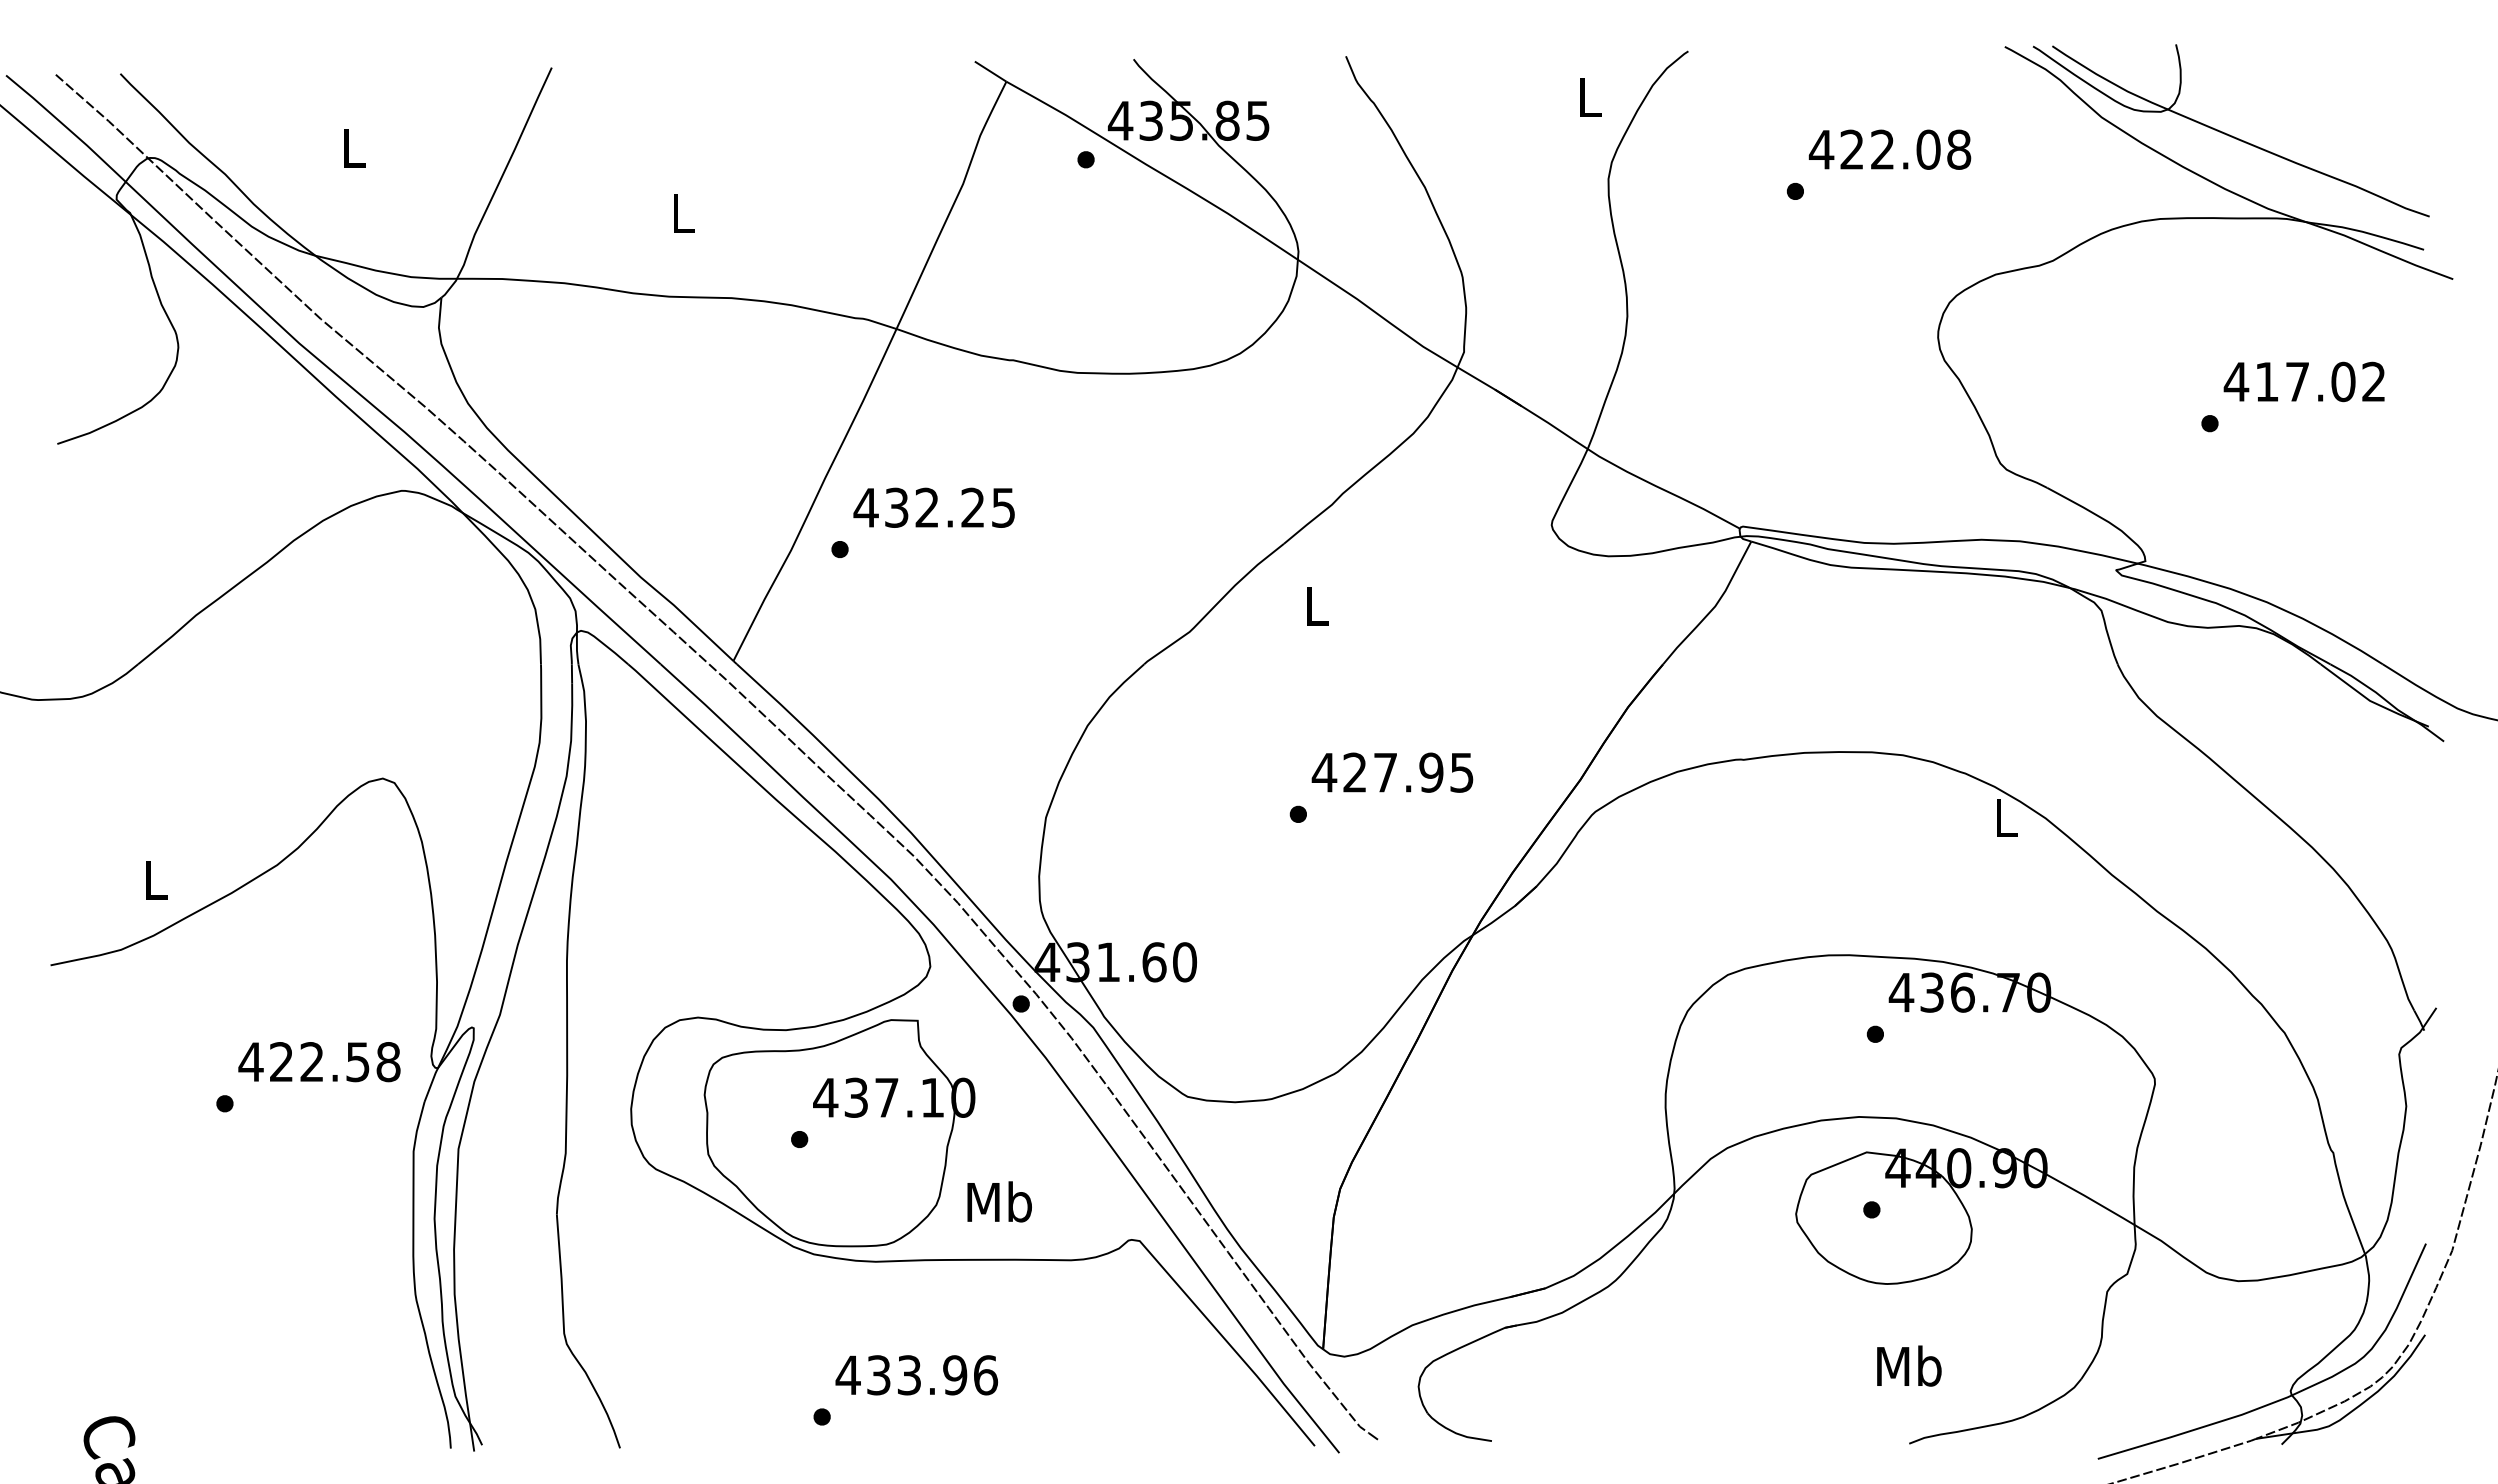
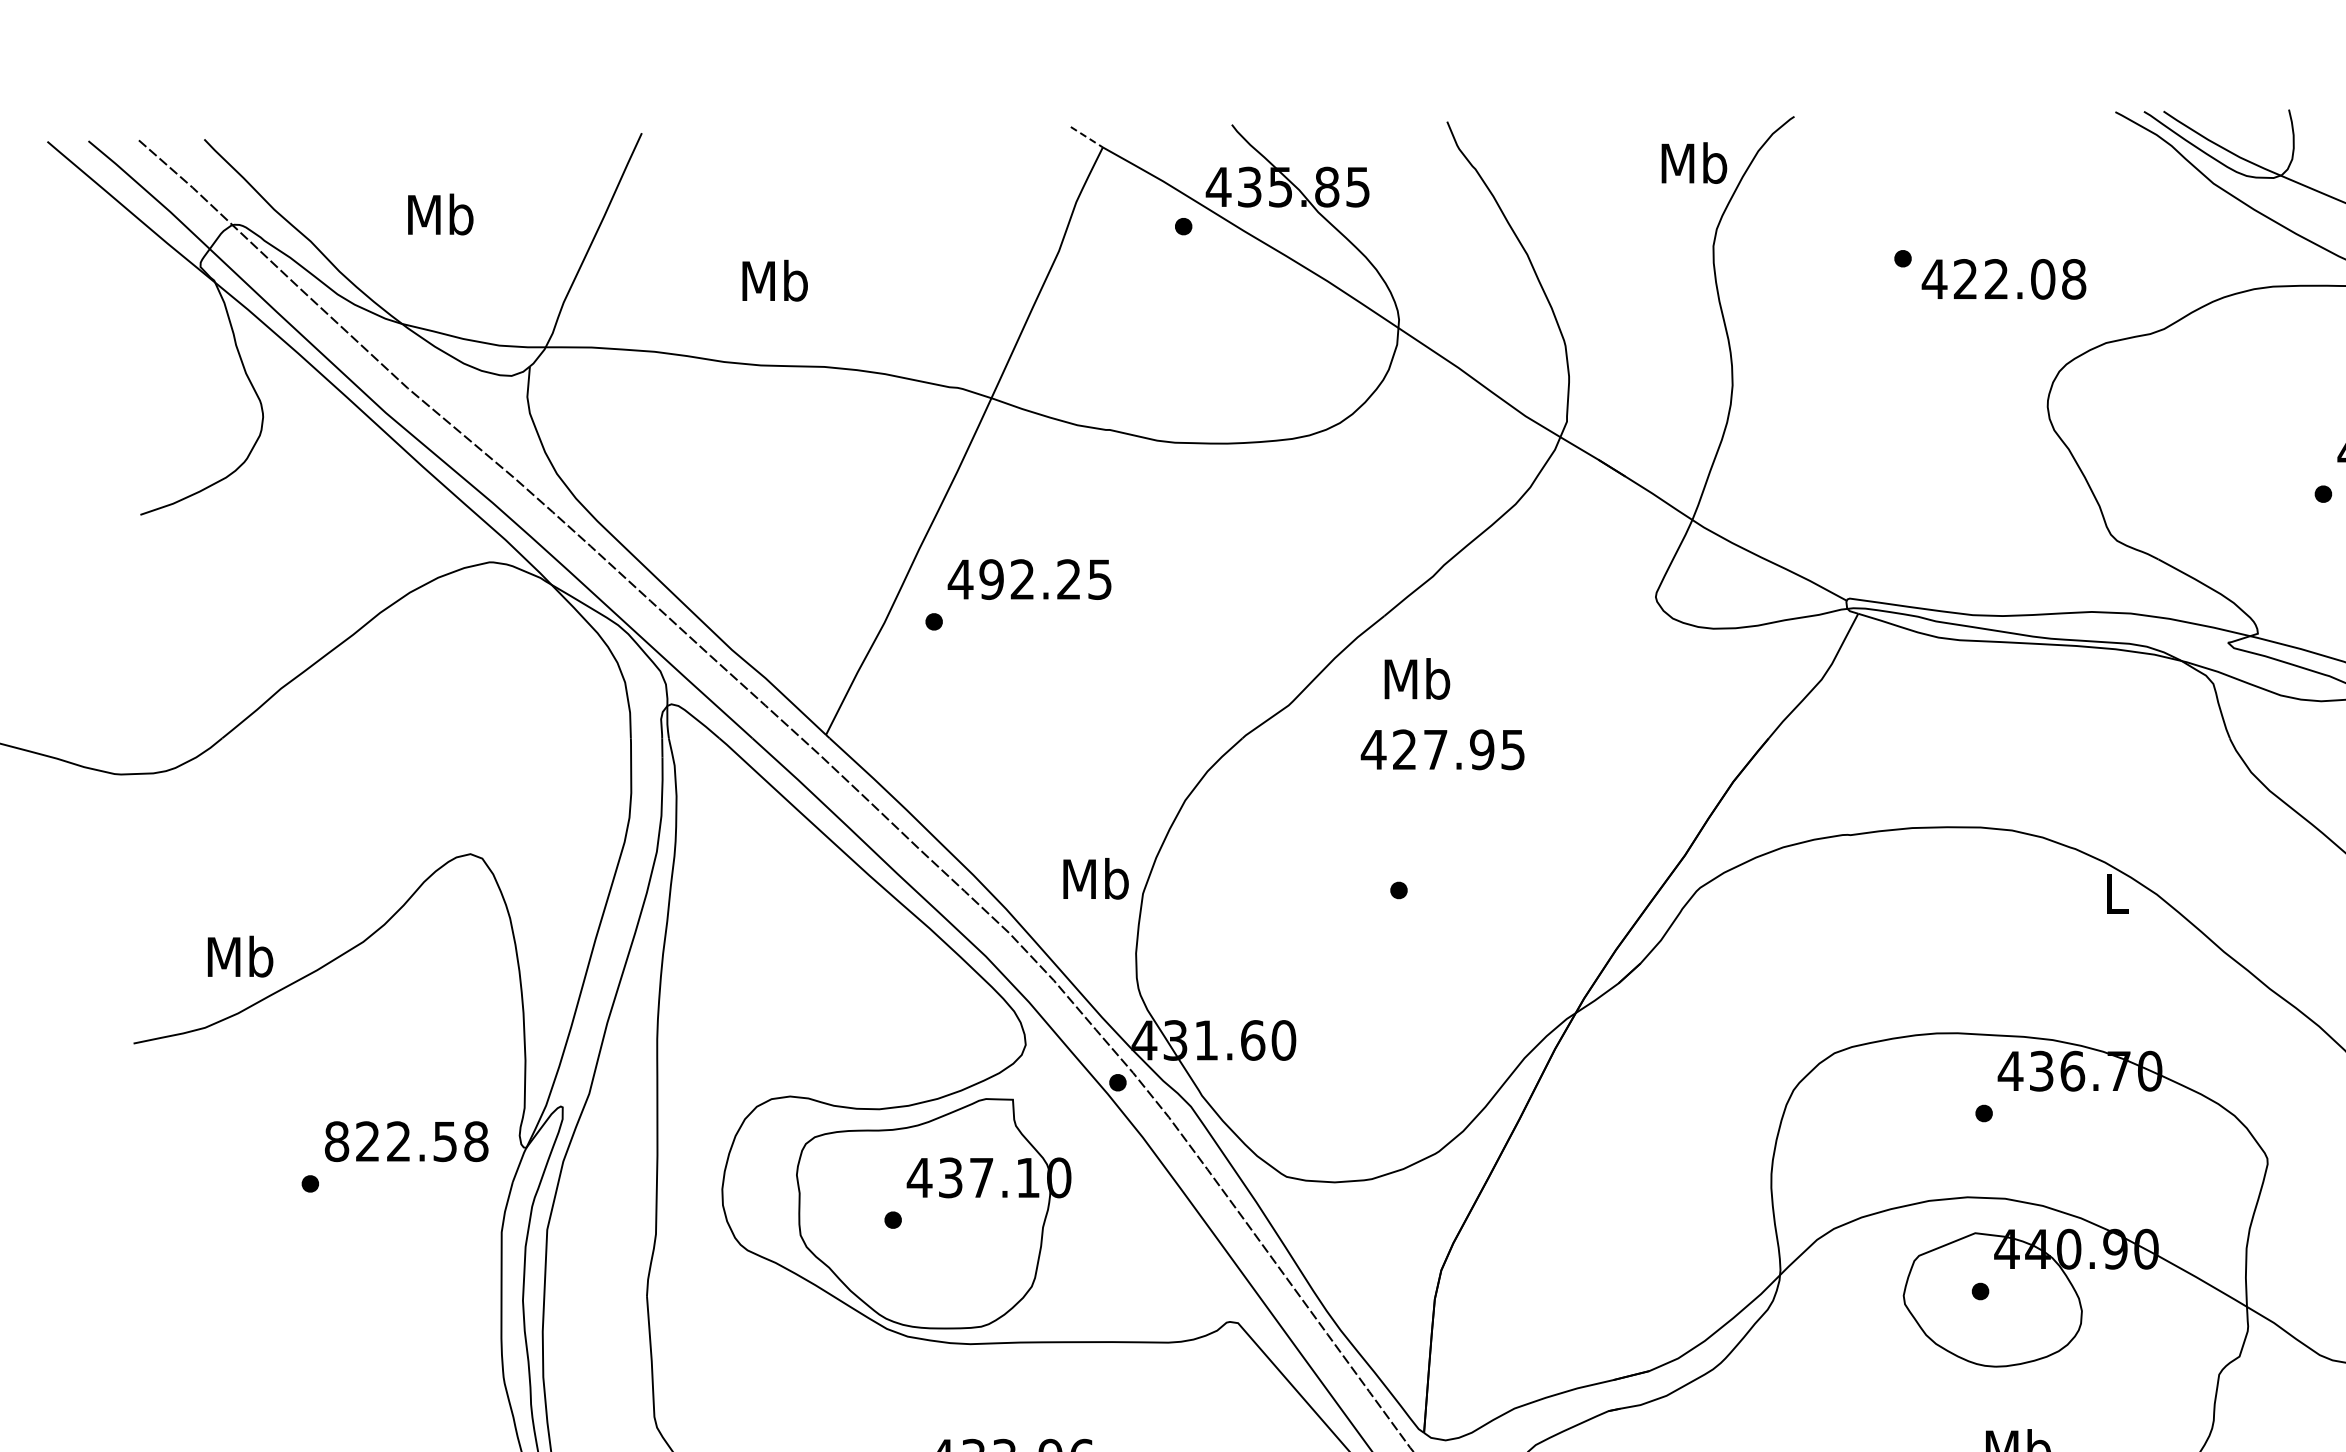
line: (990, 71) -> (1086, 137), solid -> dashed
text: (1589, 96) -> (1694, 162), L -> Mb
text: (353, 147) -> (440, 214), L -> Mb
text: (1889, 149) -> (2003, 279), moved
text: (683, 212) -> (775, 280), L -> Mb
text: (896, 507) -> (991, 579), 432.25 -> 492.25
text: (1316, 605) -> (1417, 678), L -> Mb
text: (1392, 772) -> (1442, 749), moved
text: (155, 879) -> (239, 956), L -> Mb
text: (250, 1062) -> (336, 1142), 422.58 -> 822.58
text: (999, 1201) -> (1095, 878), moved

